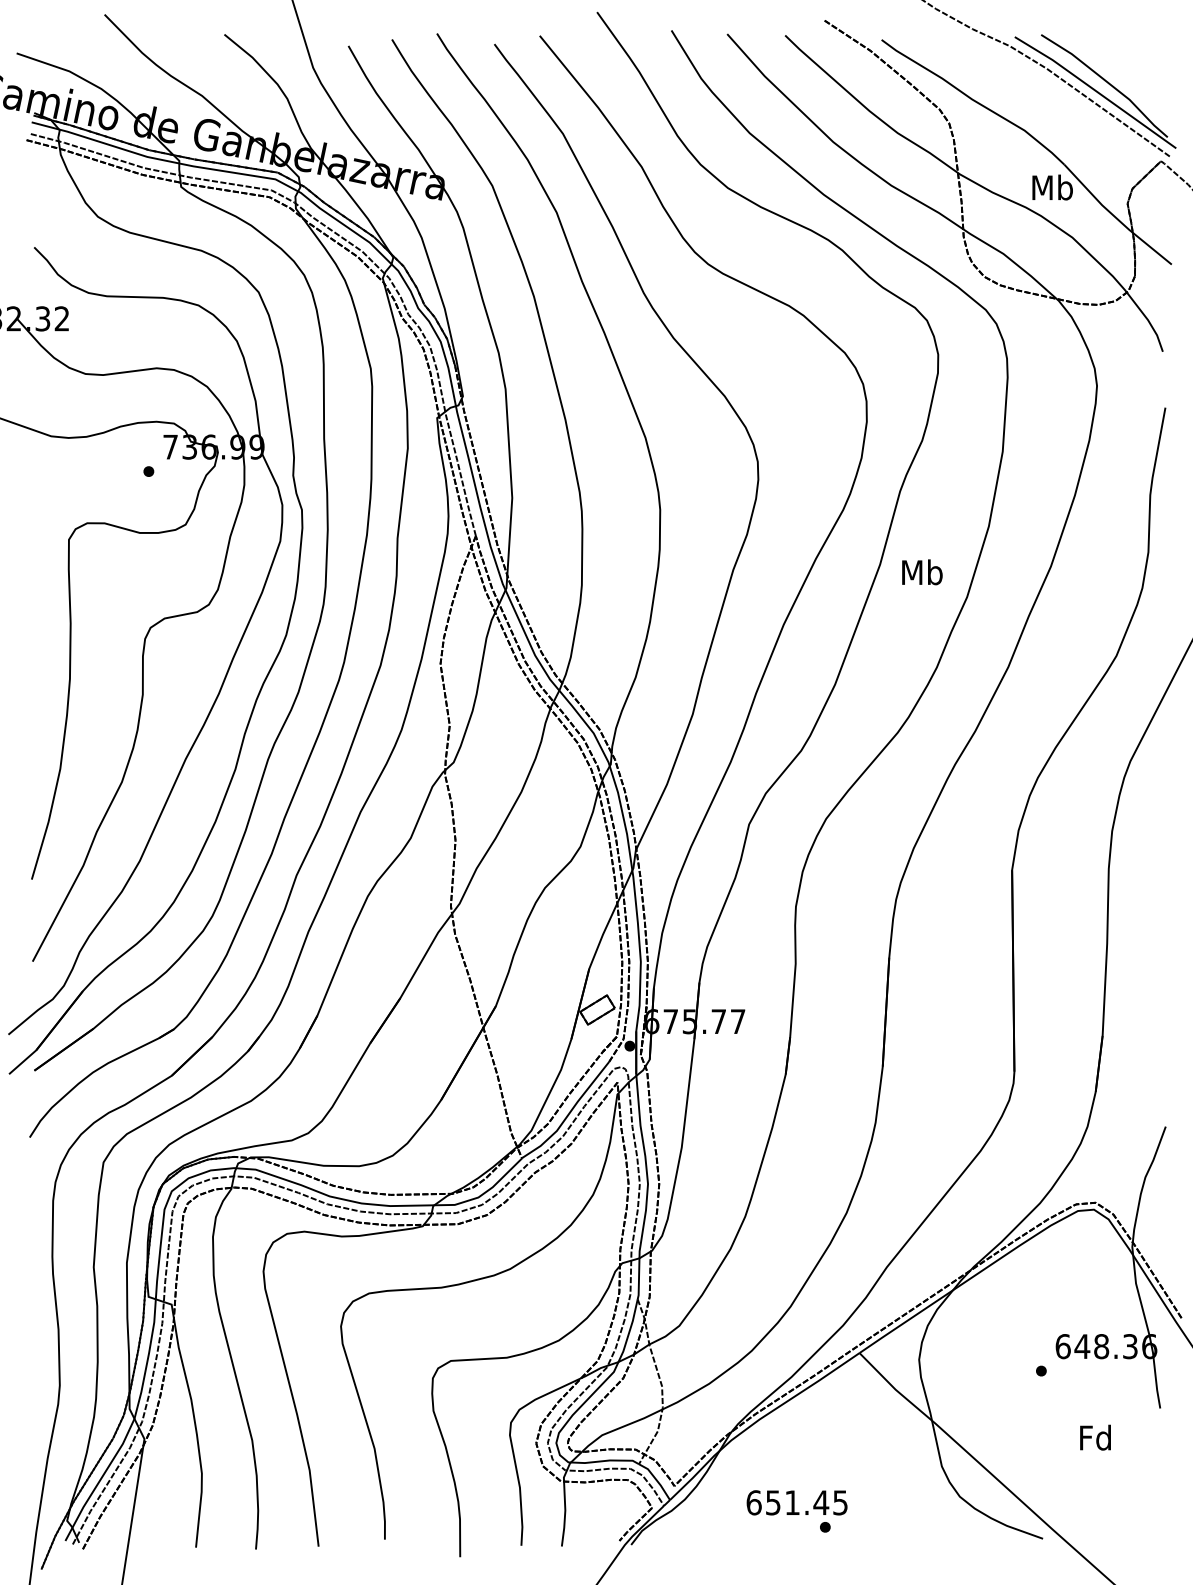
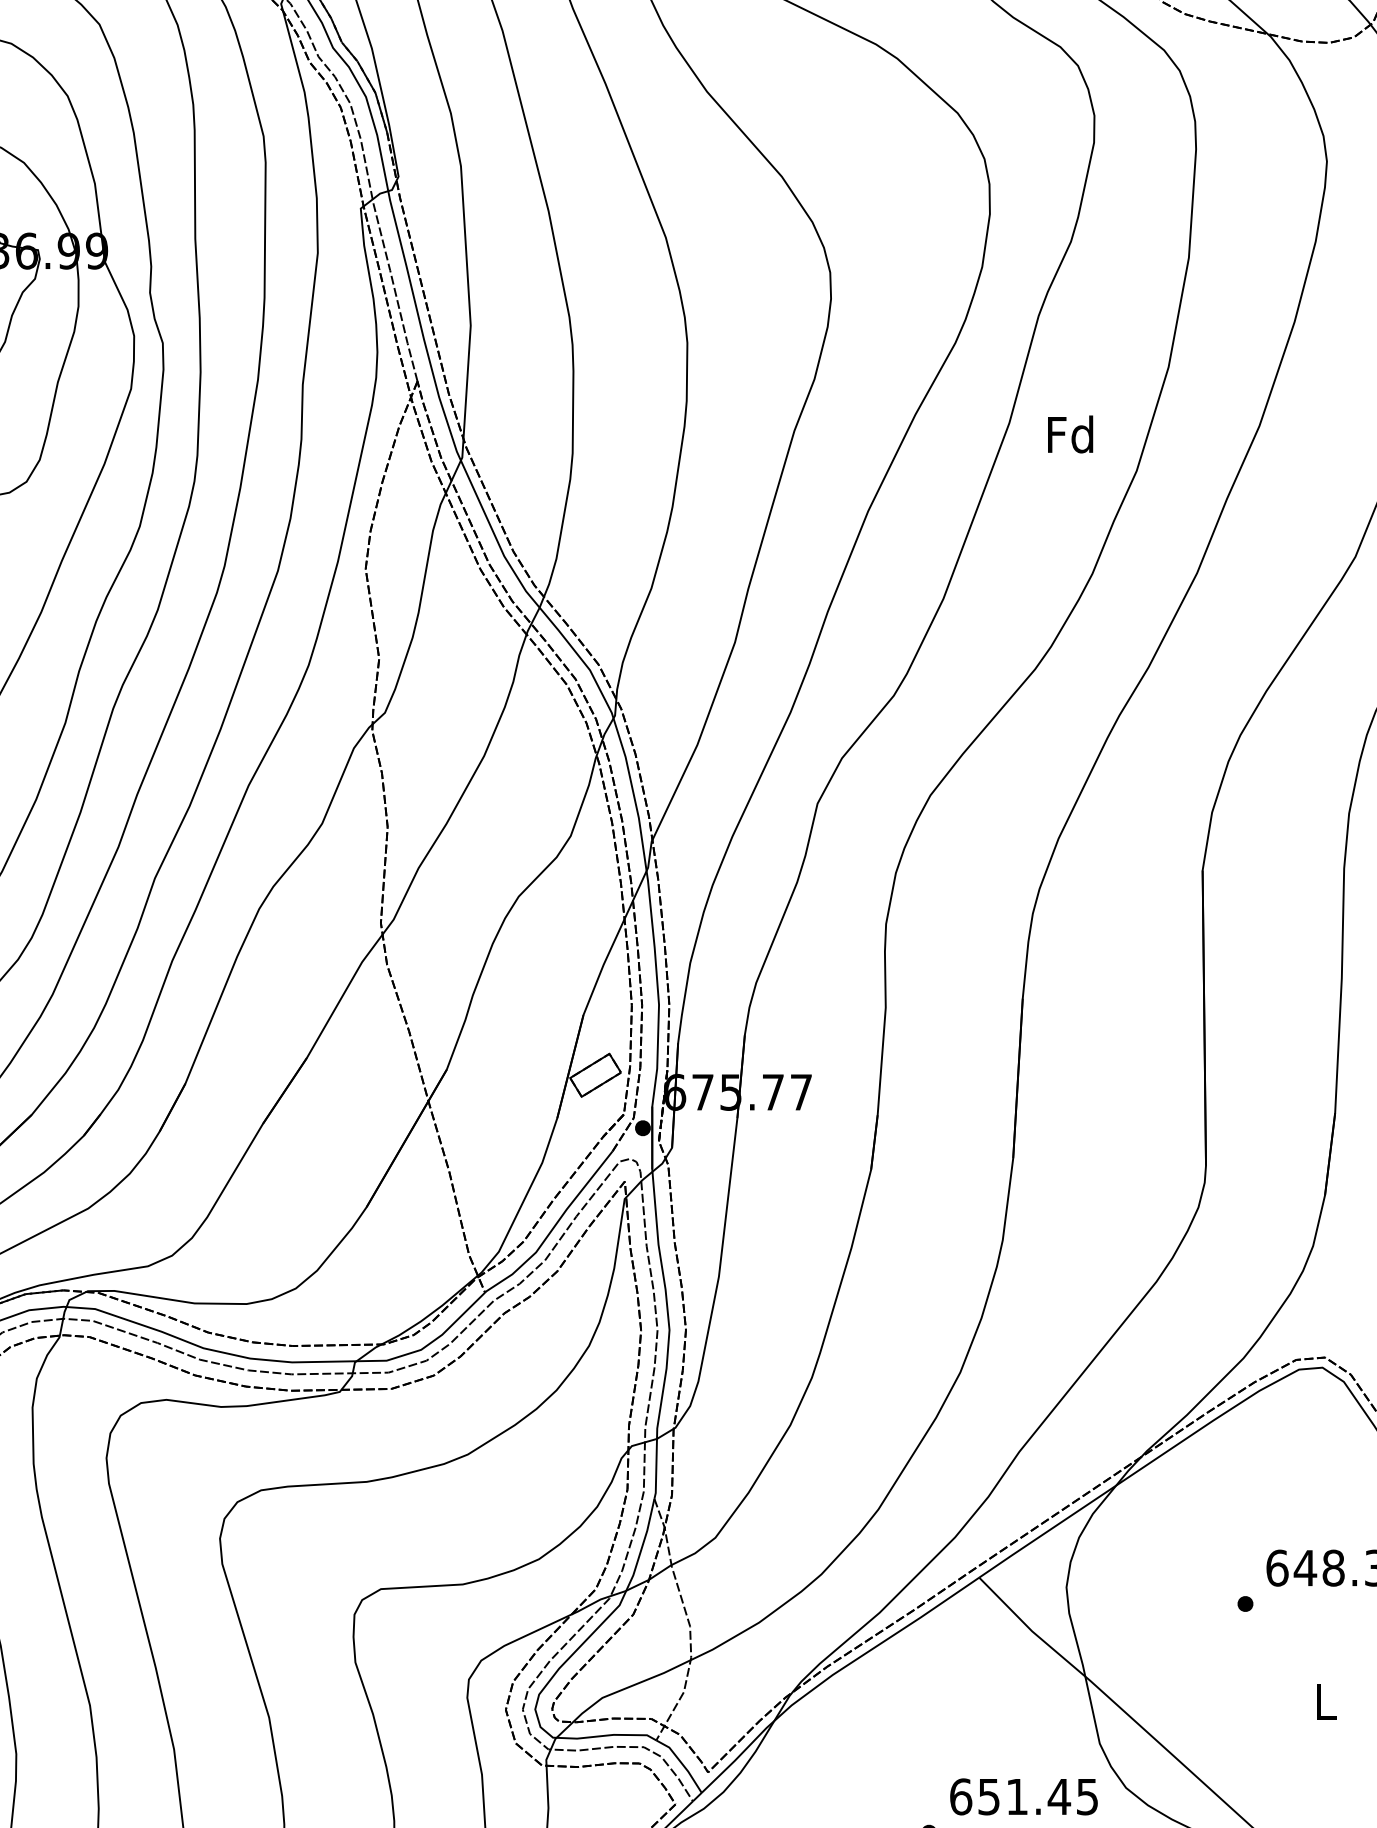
text: (922, 572) -> (1071, 434), Mb -> Fd
text: (1095, 1437) -> (1324, 1701), Fd -> L
text: (796, 1502) -> (1023, 1796), moved

